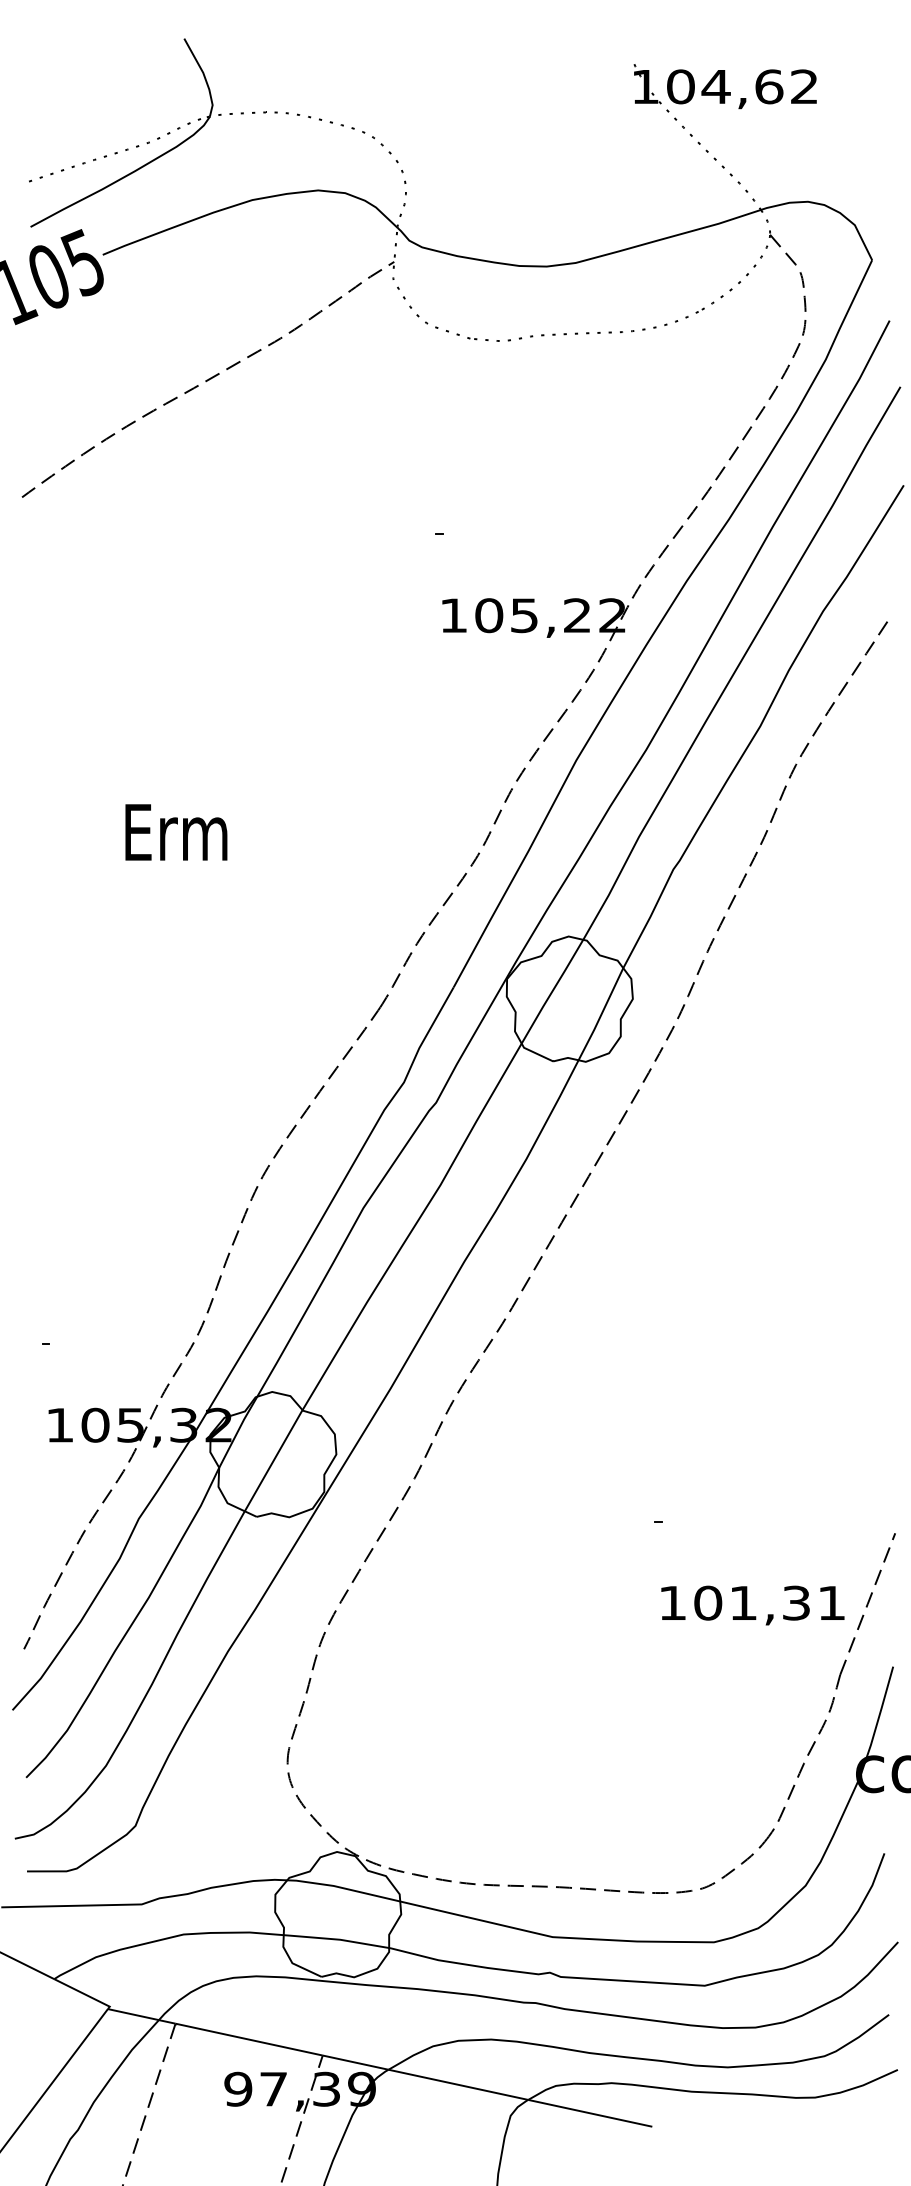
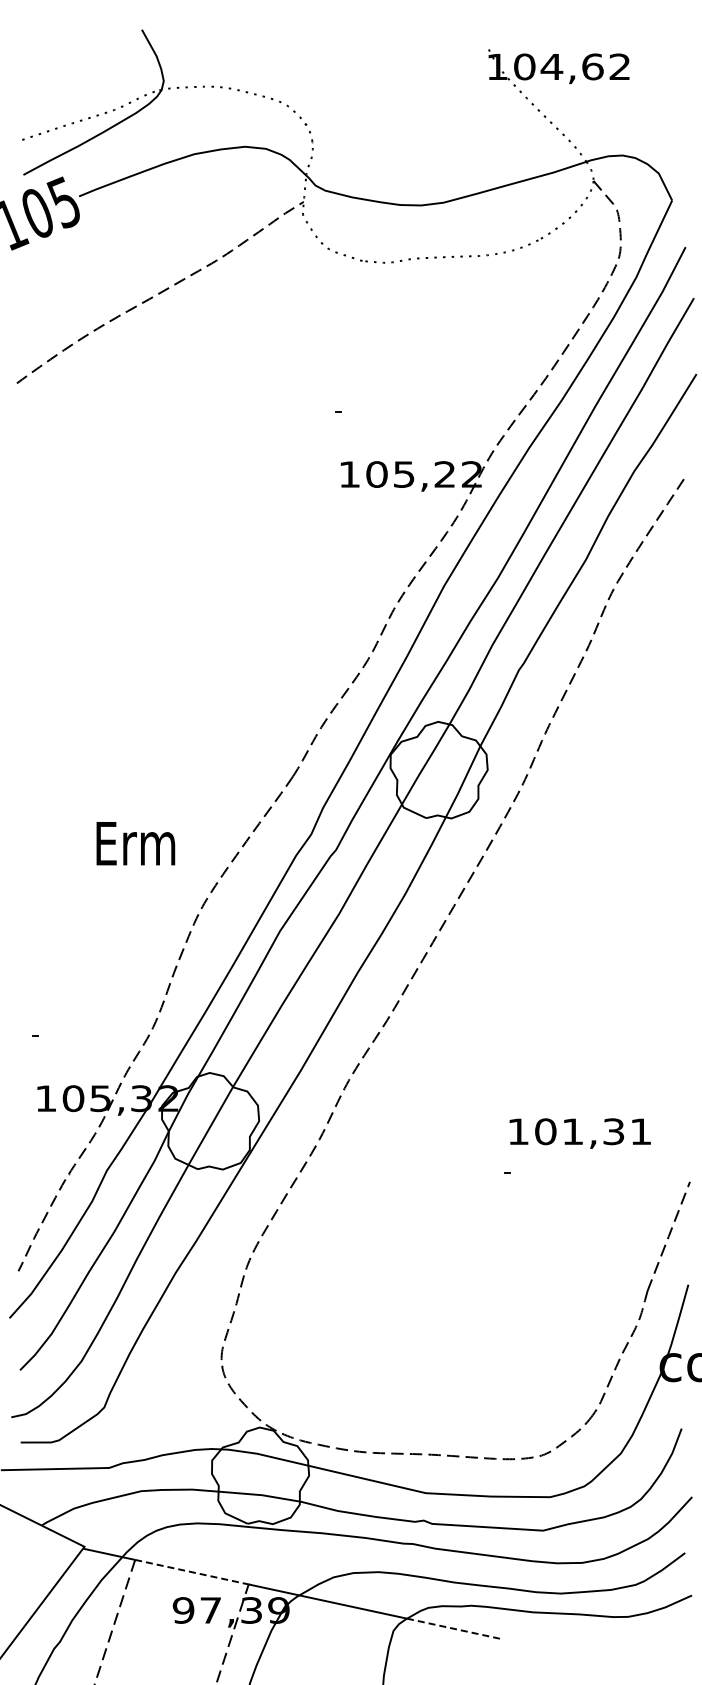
text: (175, 832) -> (135, 843), moved
text: (751, 1605) -> (579, 1133), moved
line: (249, 2040) -> (192, 1572), solid -> dashed
line: (589, 2112) -> (454, 1628), solid -> dashed

